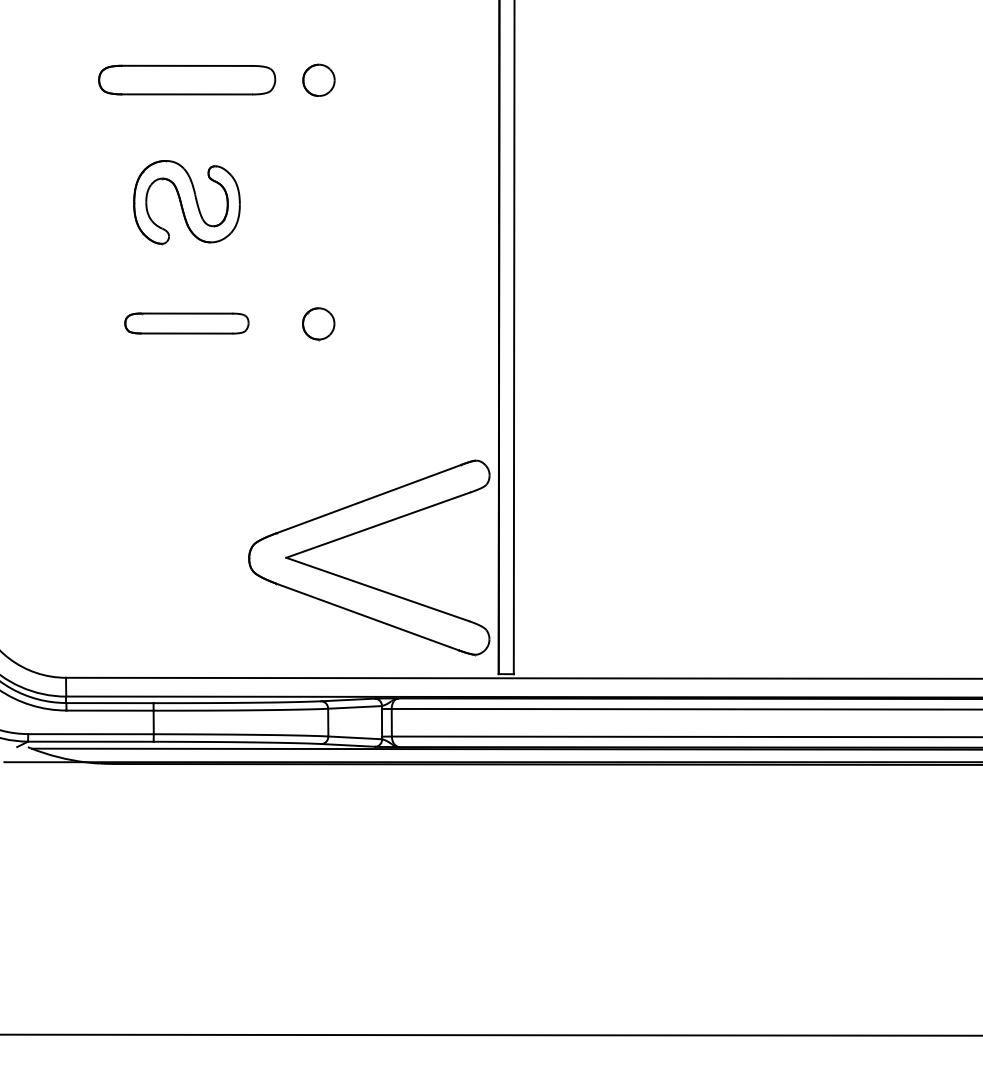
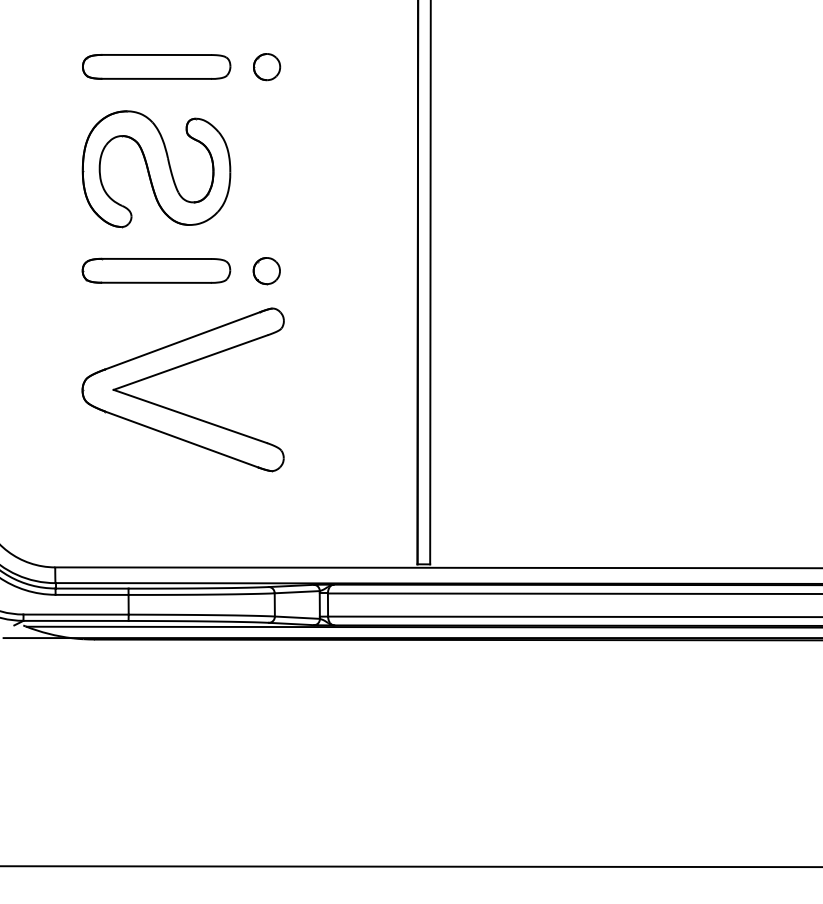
part: (186, 202) -> (156, 169), size x1.67
part: (186, 323) -> (156, 270), size x1.43
part: (358, 533) -> (174, 369), moved

